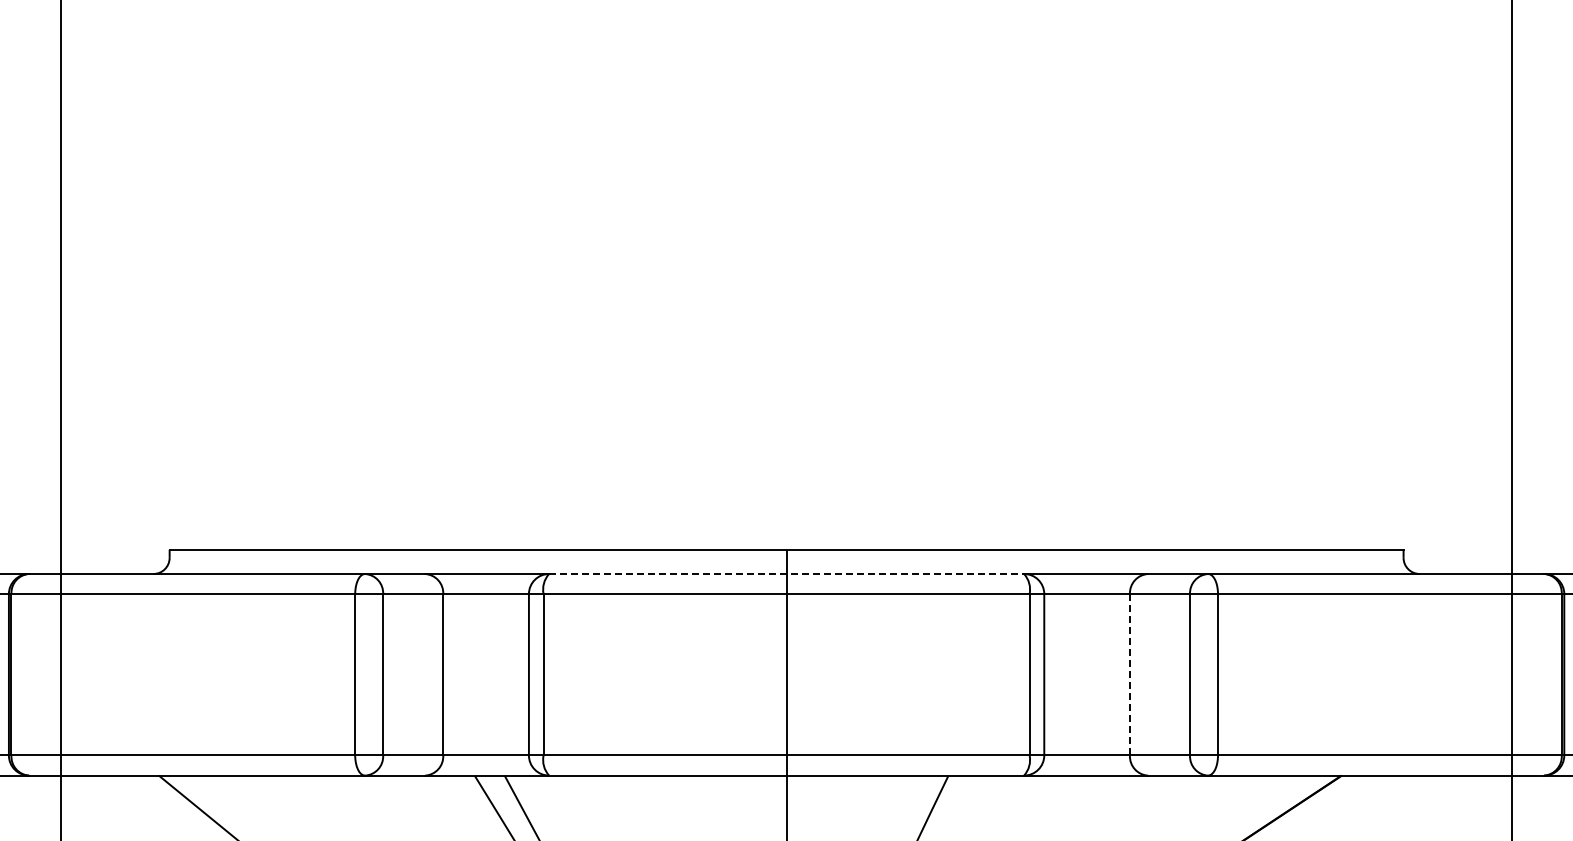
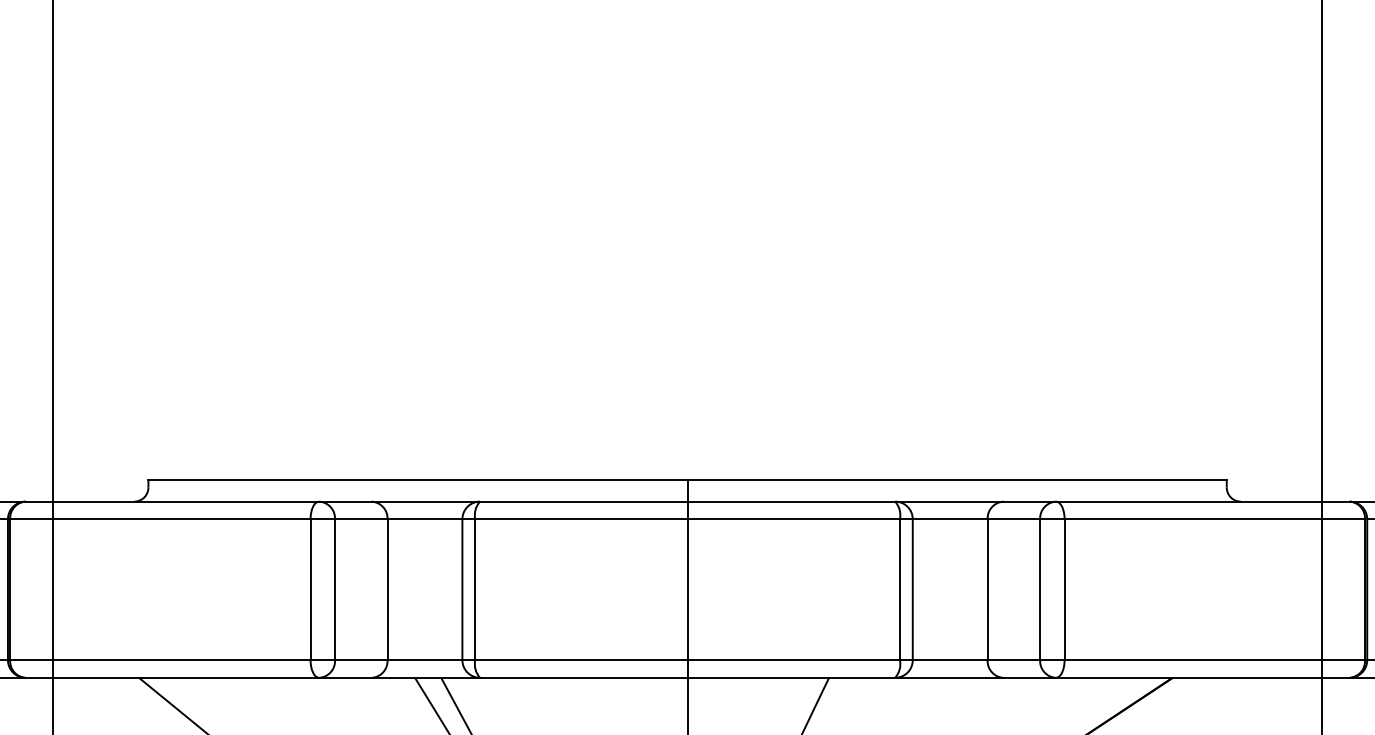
line: (786, 573) -> (687, 501), dashed -> solid
line: (1129, 674) -> (987, 589), dashed -> solid

